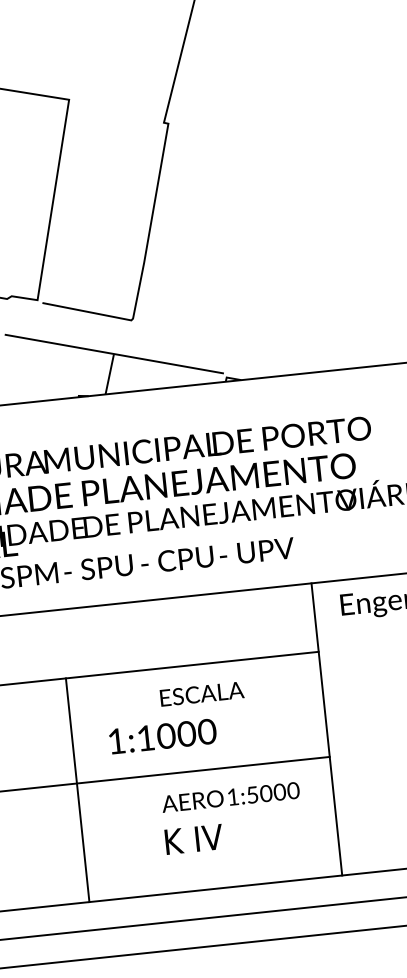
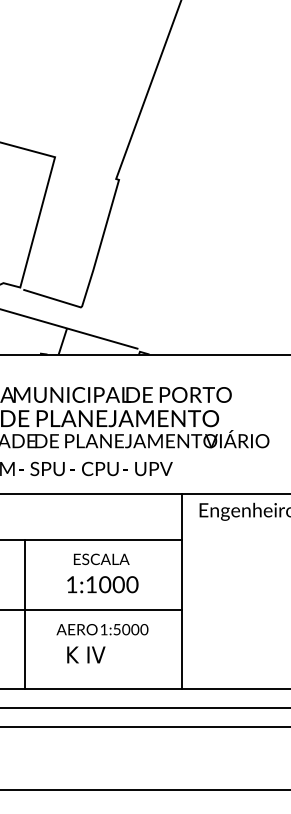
text: (162, 736) -> (102, 584), moved
line: (77, 790) -> (24, 614), moved
text: (230, 797) -> (102, 629), moved

